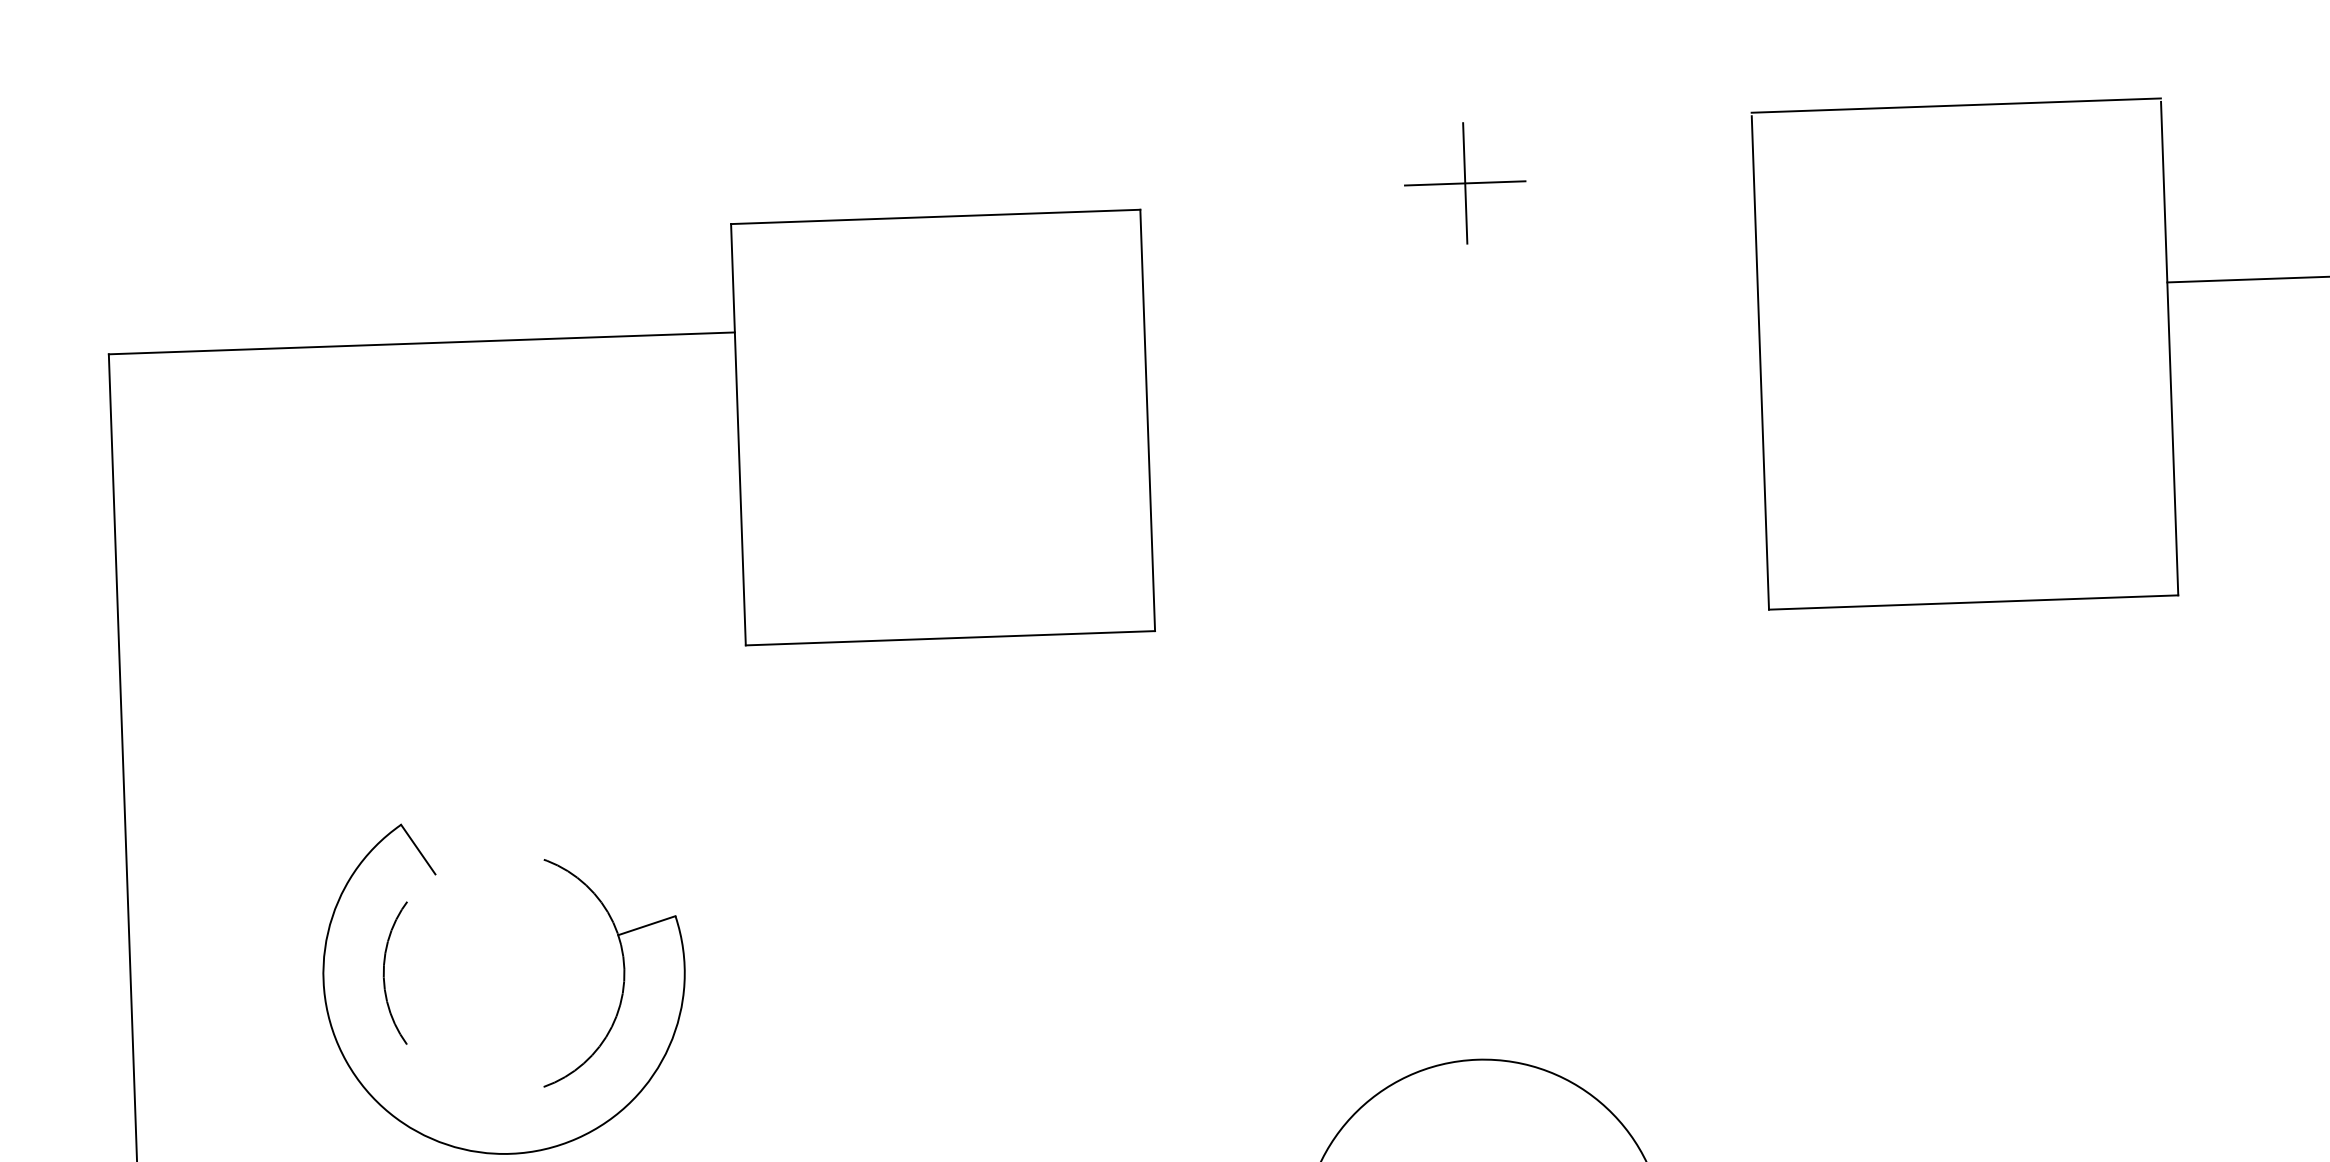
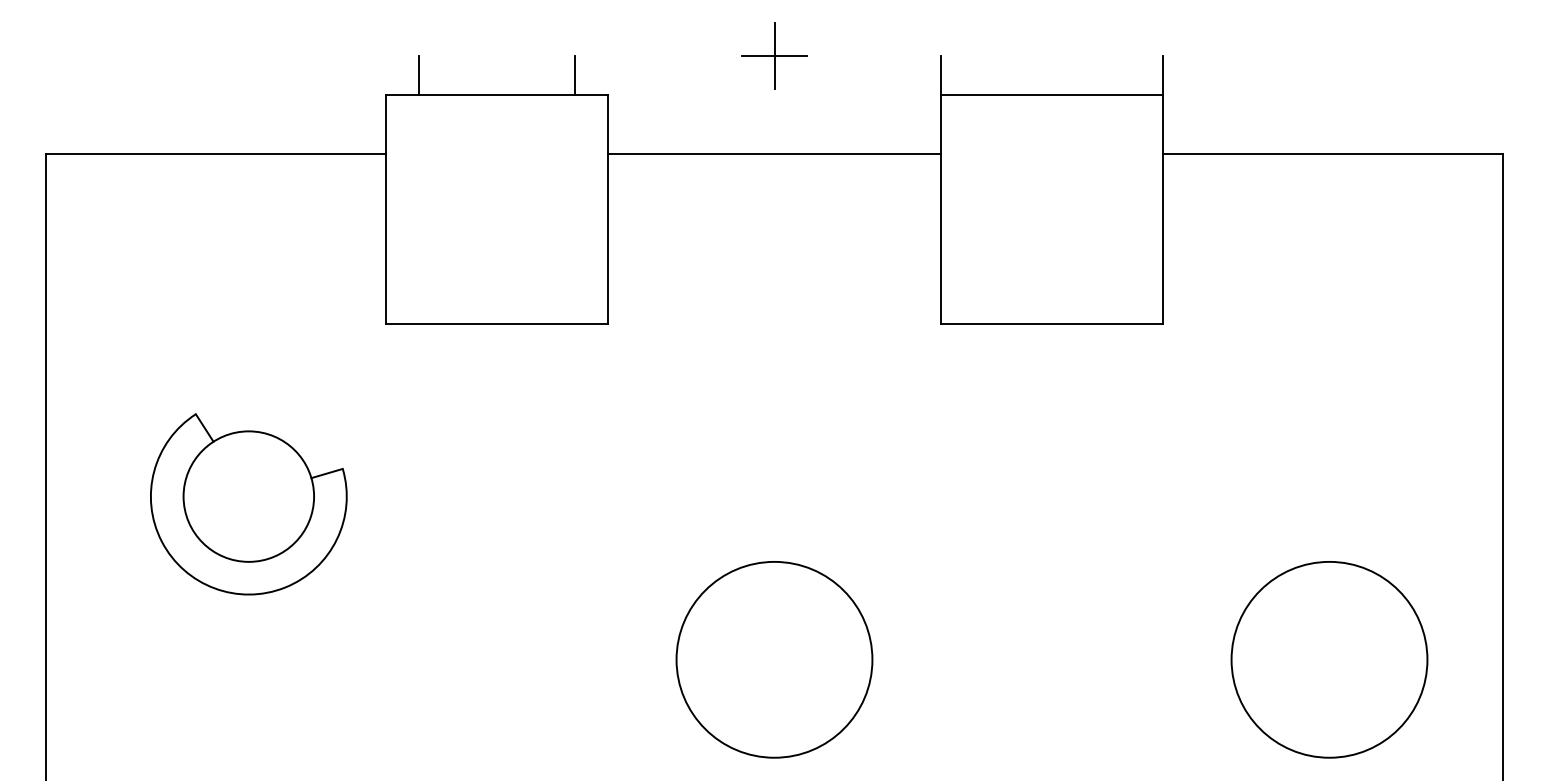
line: (1955, 106) -> (1051, 95), moved
line: (1079, 175) -> (575, 75), added
part: (1465, 182) -> (774, 55), moved
line: (789, 185) -> (418, 75), added
line: (1451, 306) -> (774, 153), added
circle: (503, 973) -> (248, 496), dashed -> solid

